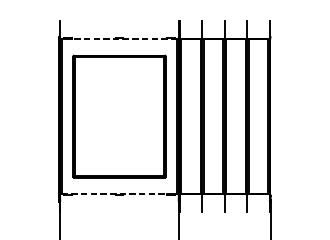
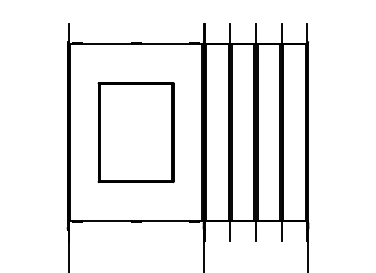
line: (119, 39) -> (136, 44), dashed -> solid
part: (118, 116) -> (135, 132), size x0.71
line: (119, 193) -> (136, 220), dashed -> solid

